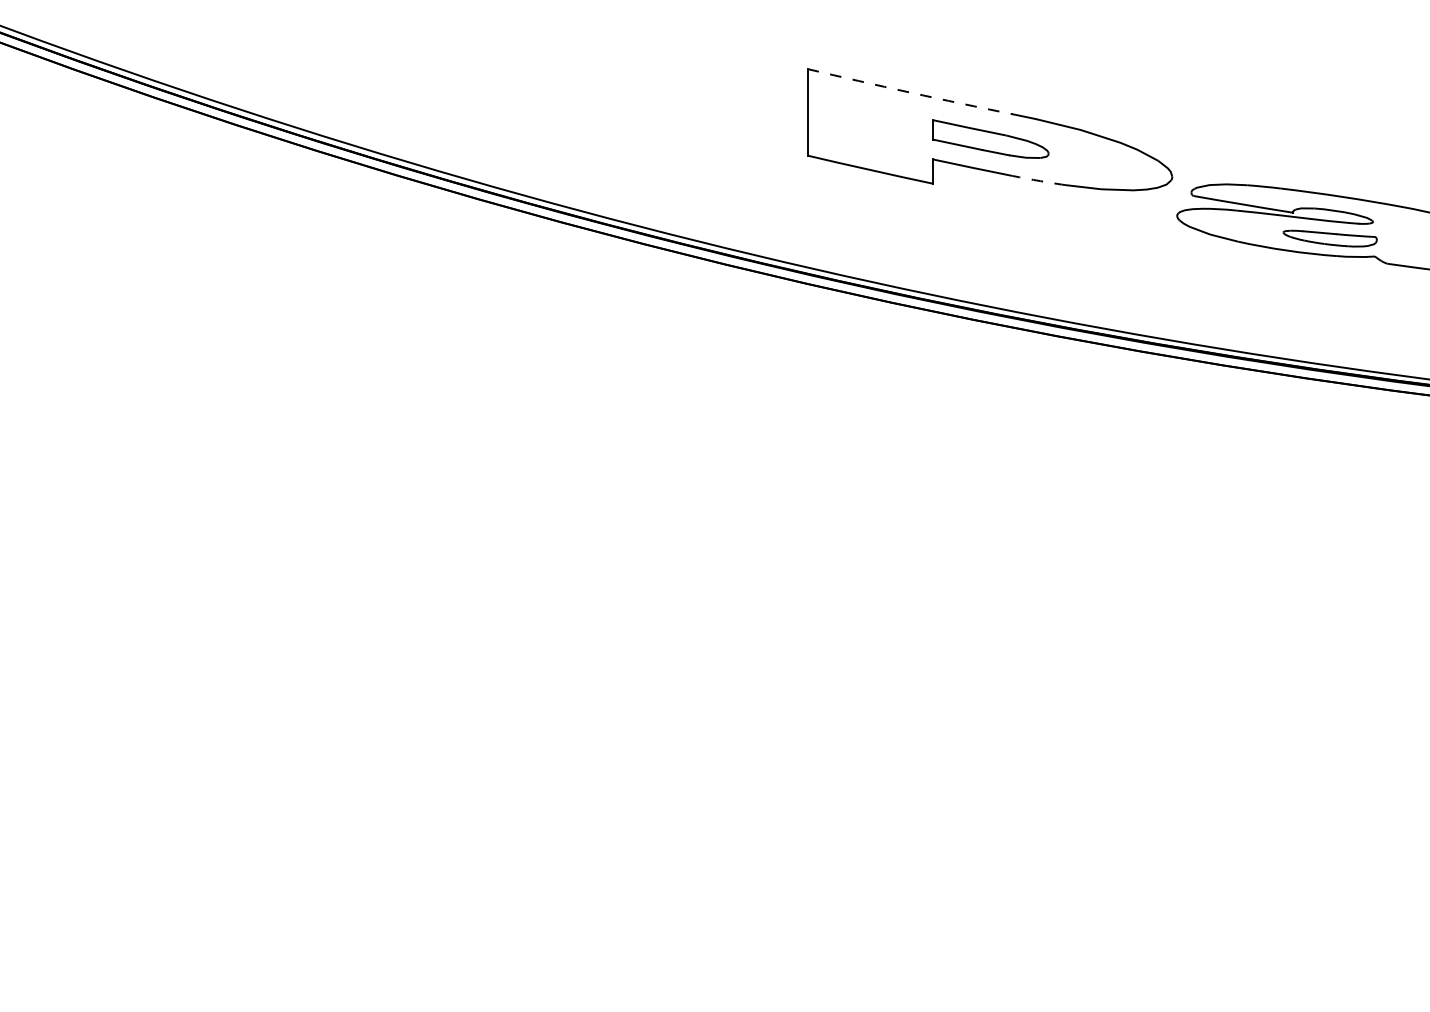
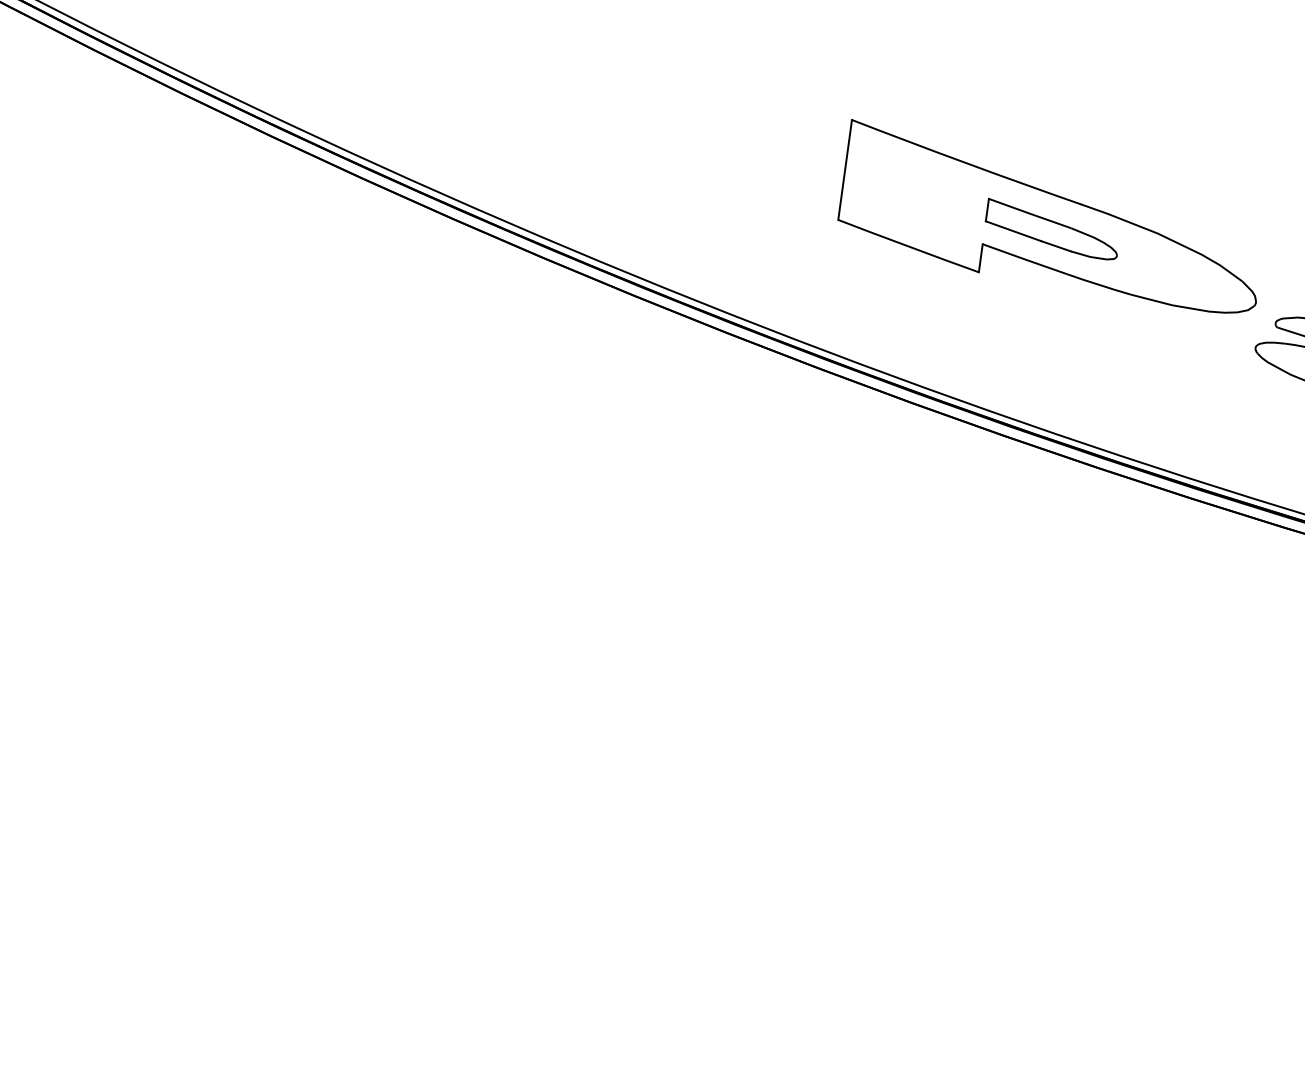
arc: (910, 92) -> (967, 163), dashed -> solid
arc: (1036, 180) -> (1098, 284), dashed -> solid

